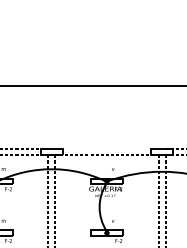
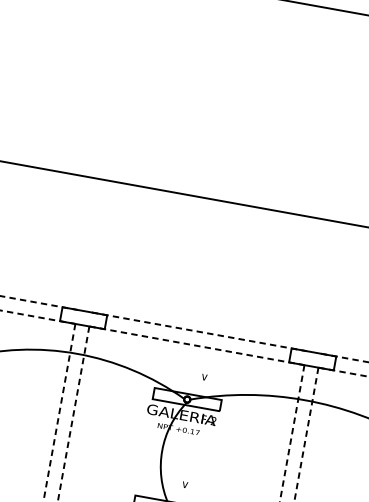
line: (106, 148) -> (198, 331), added

